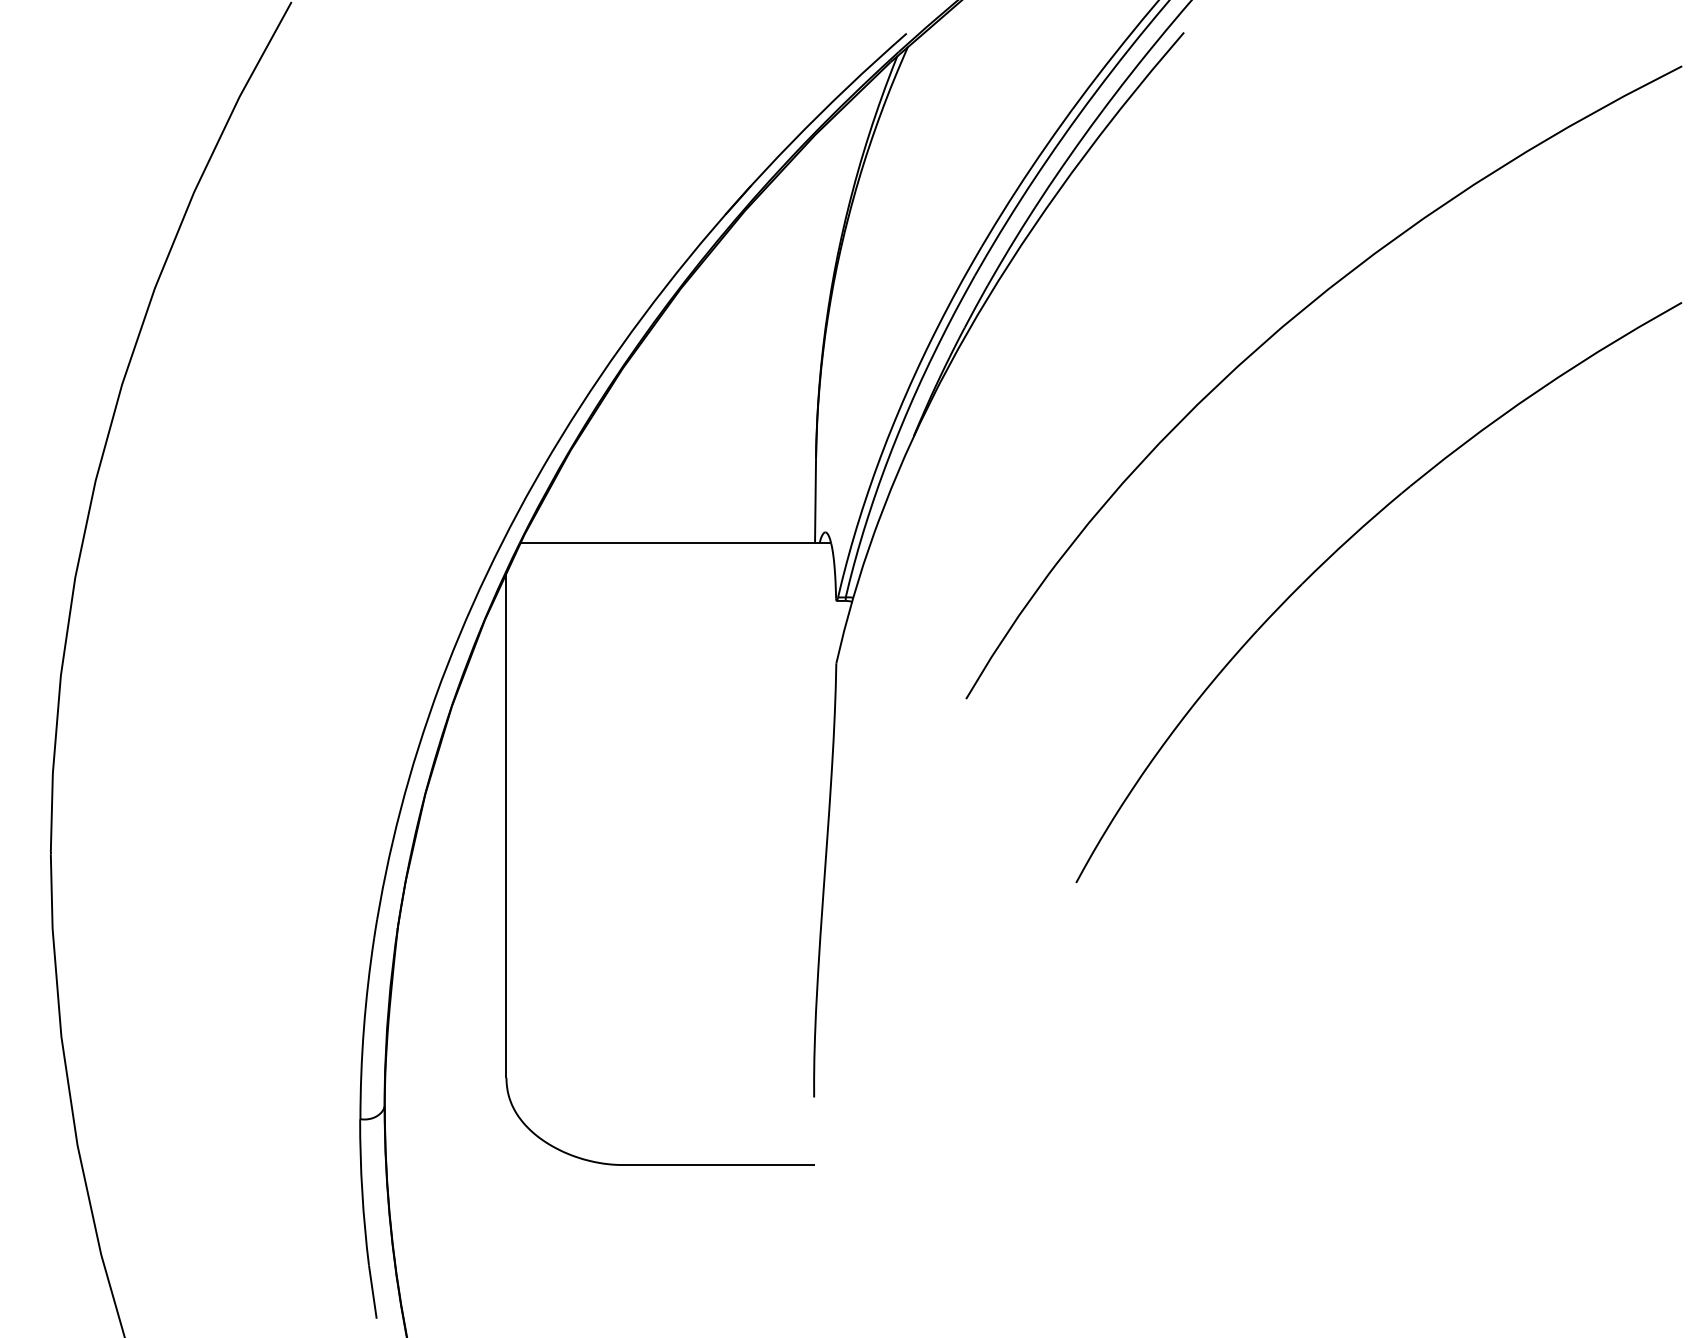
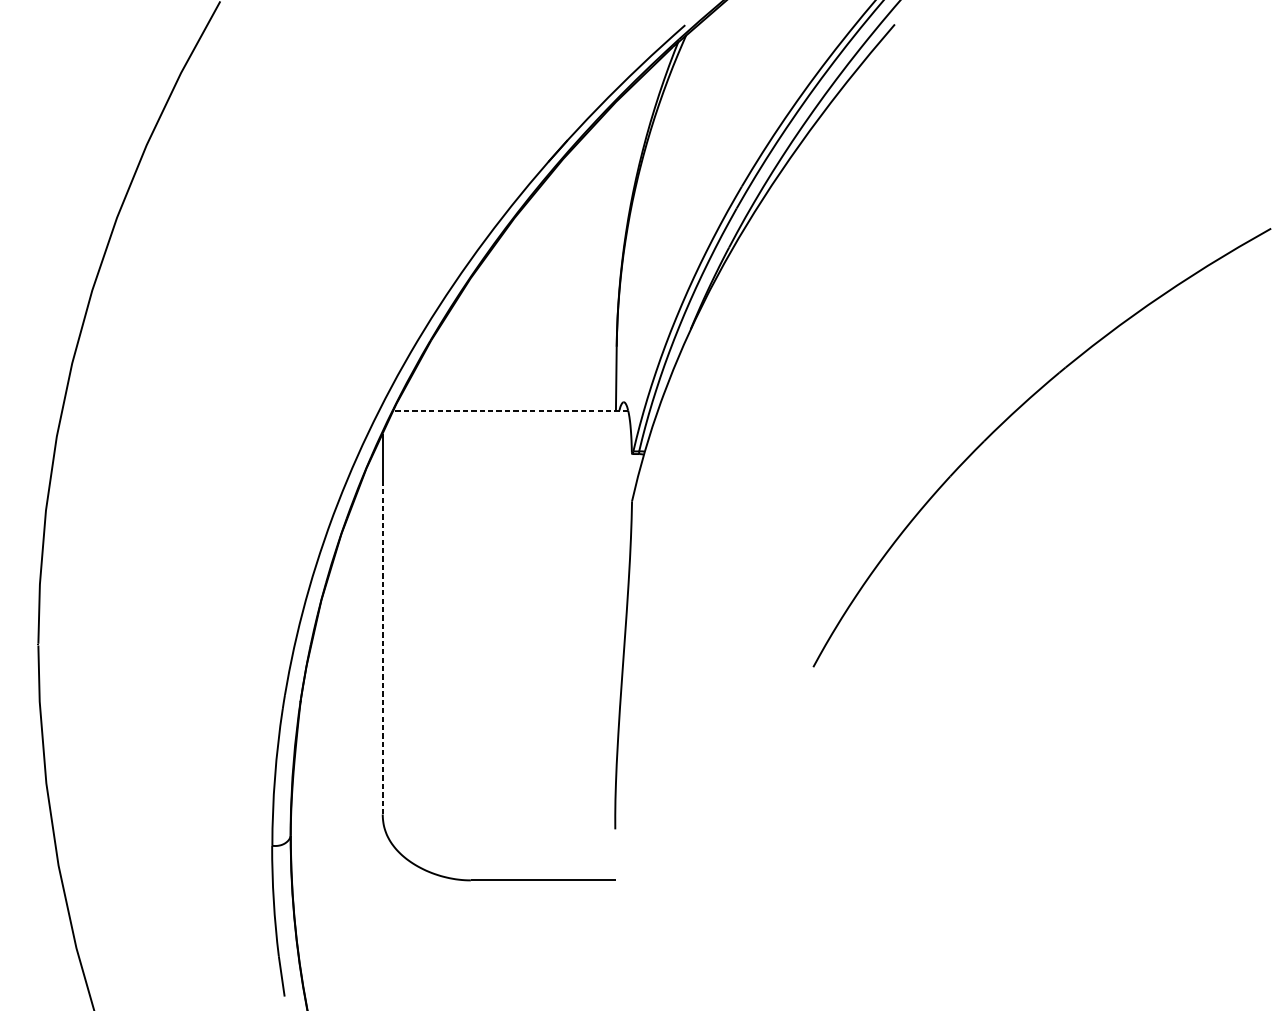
curve: (1281, 329) -> (968, 248), removed
line: (675, 543) -> (510, 410), solid -> dashed
line: (506, 858) -> (382, 648), solid -> dashed

